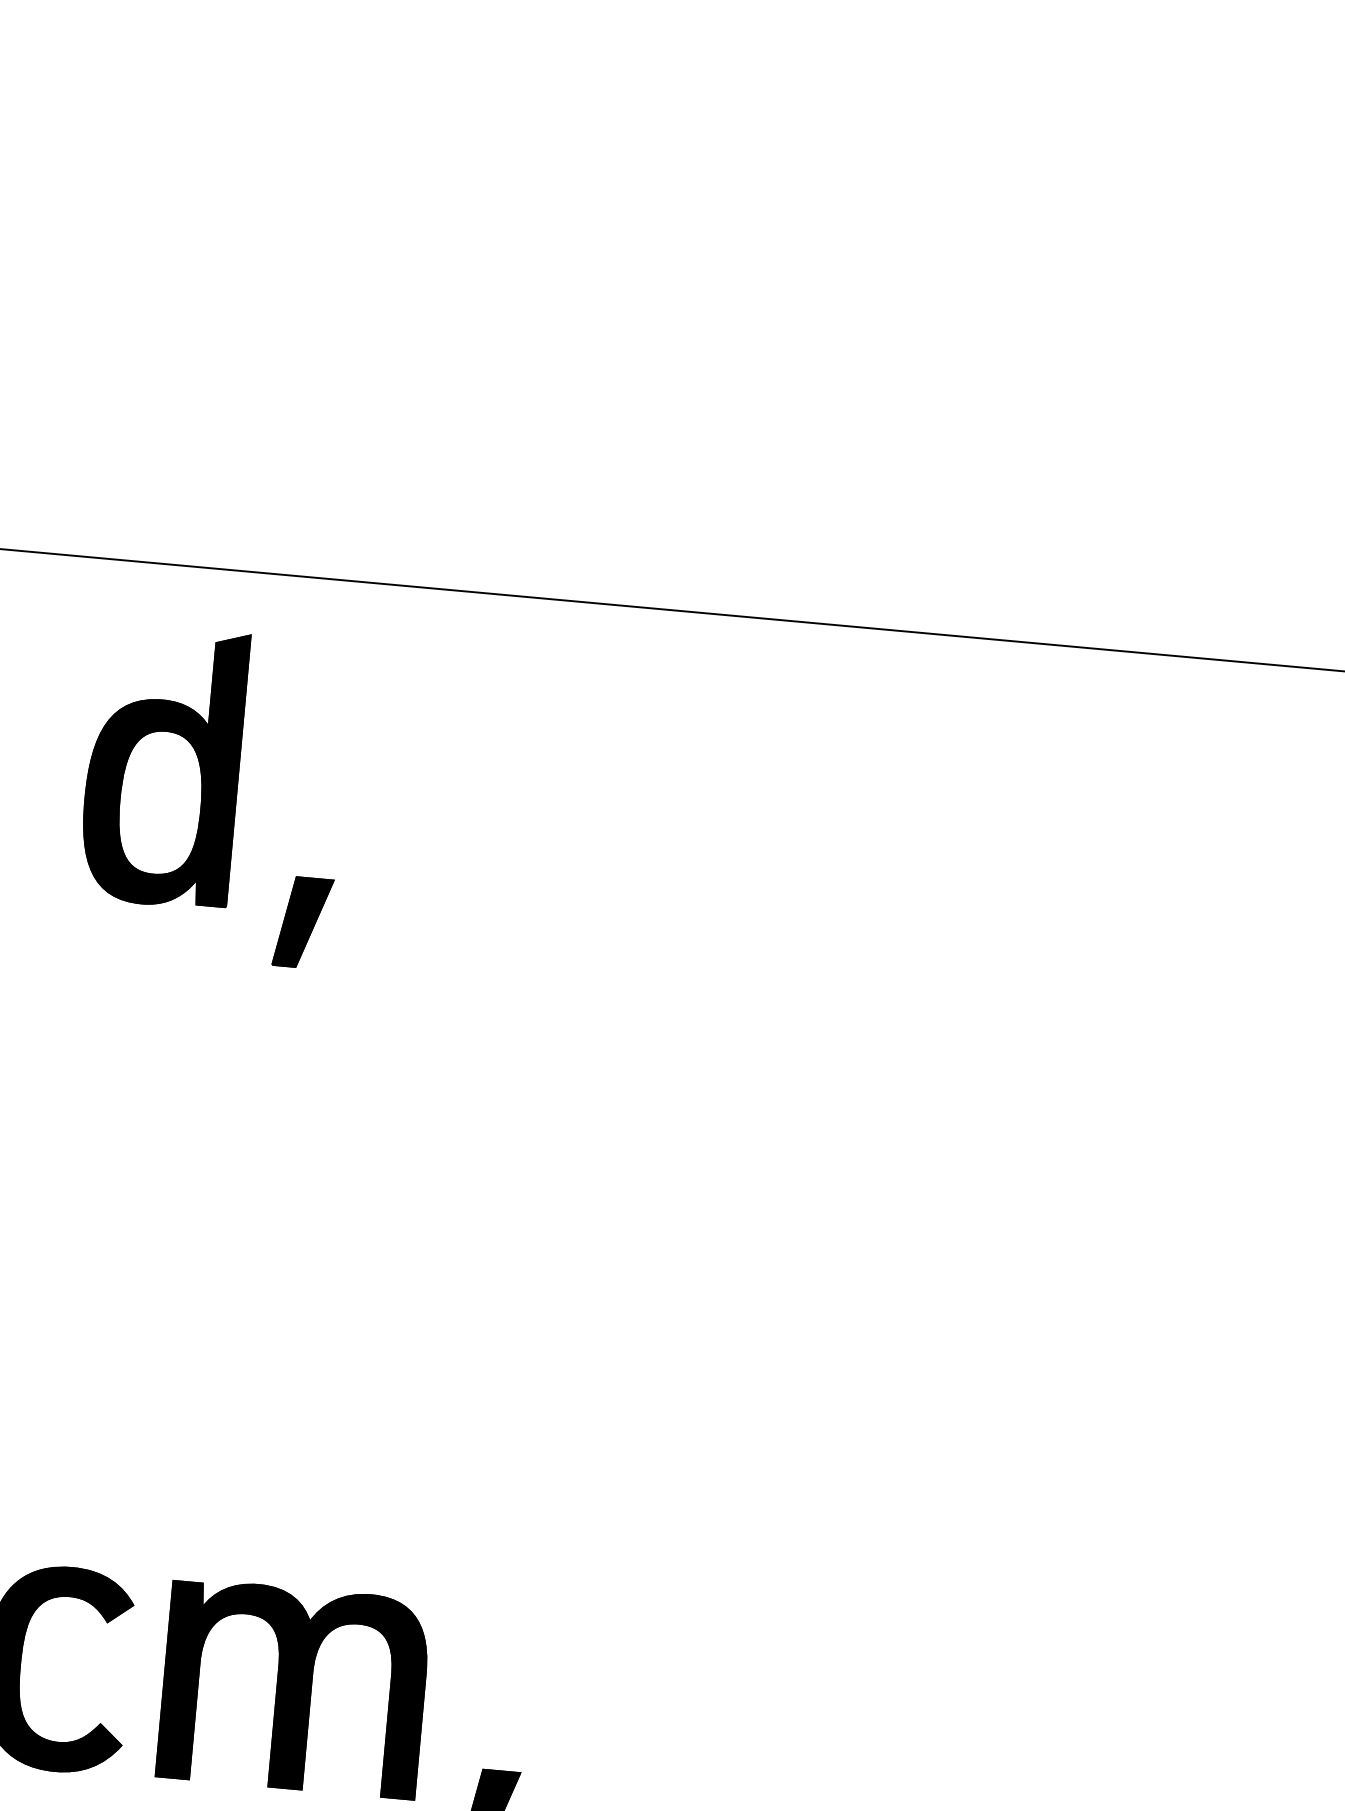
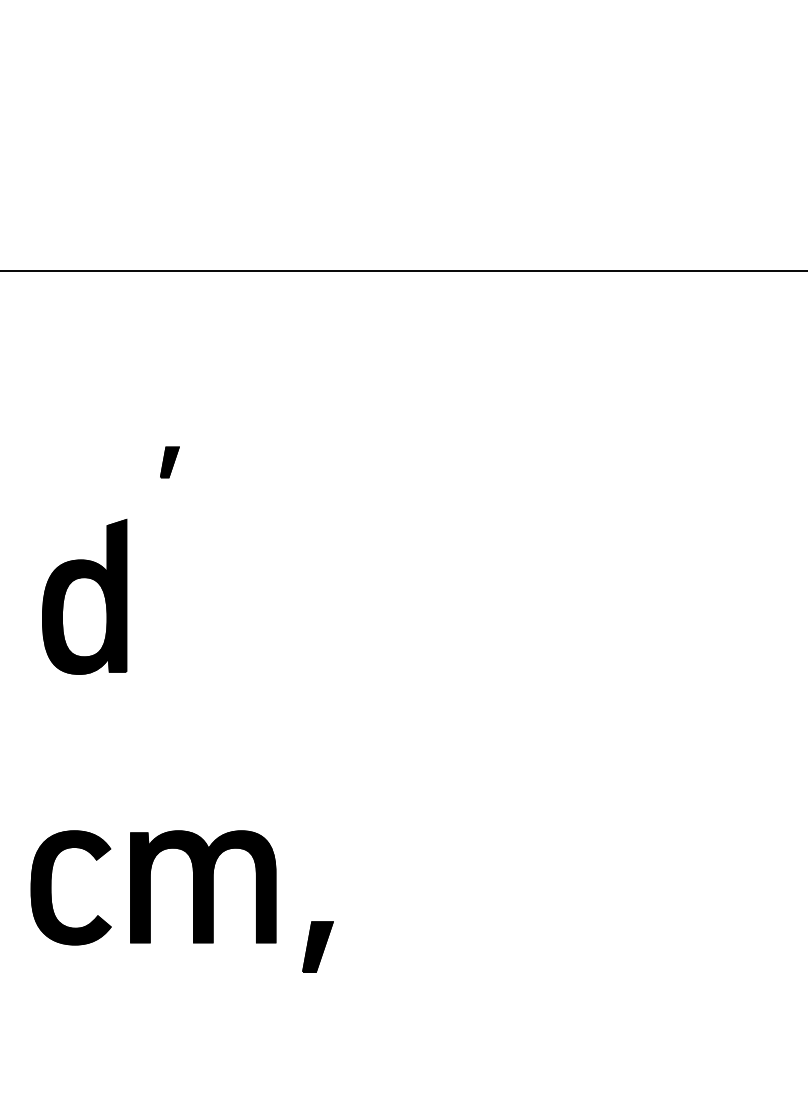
part: (163, 765) -> (84, 596), moved
part: (302, 922) -> (169, 462), size x0.6

